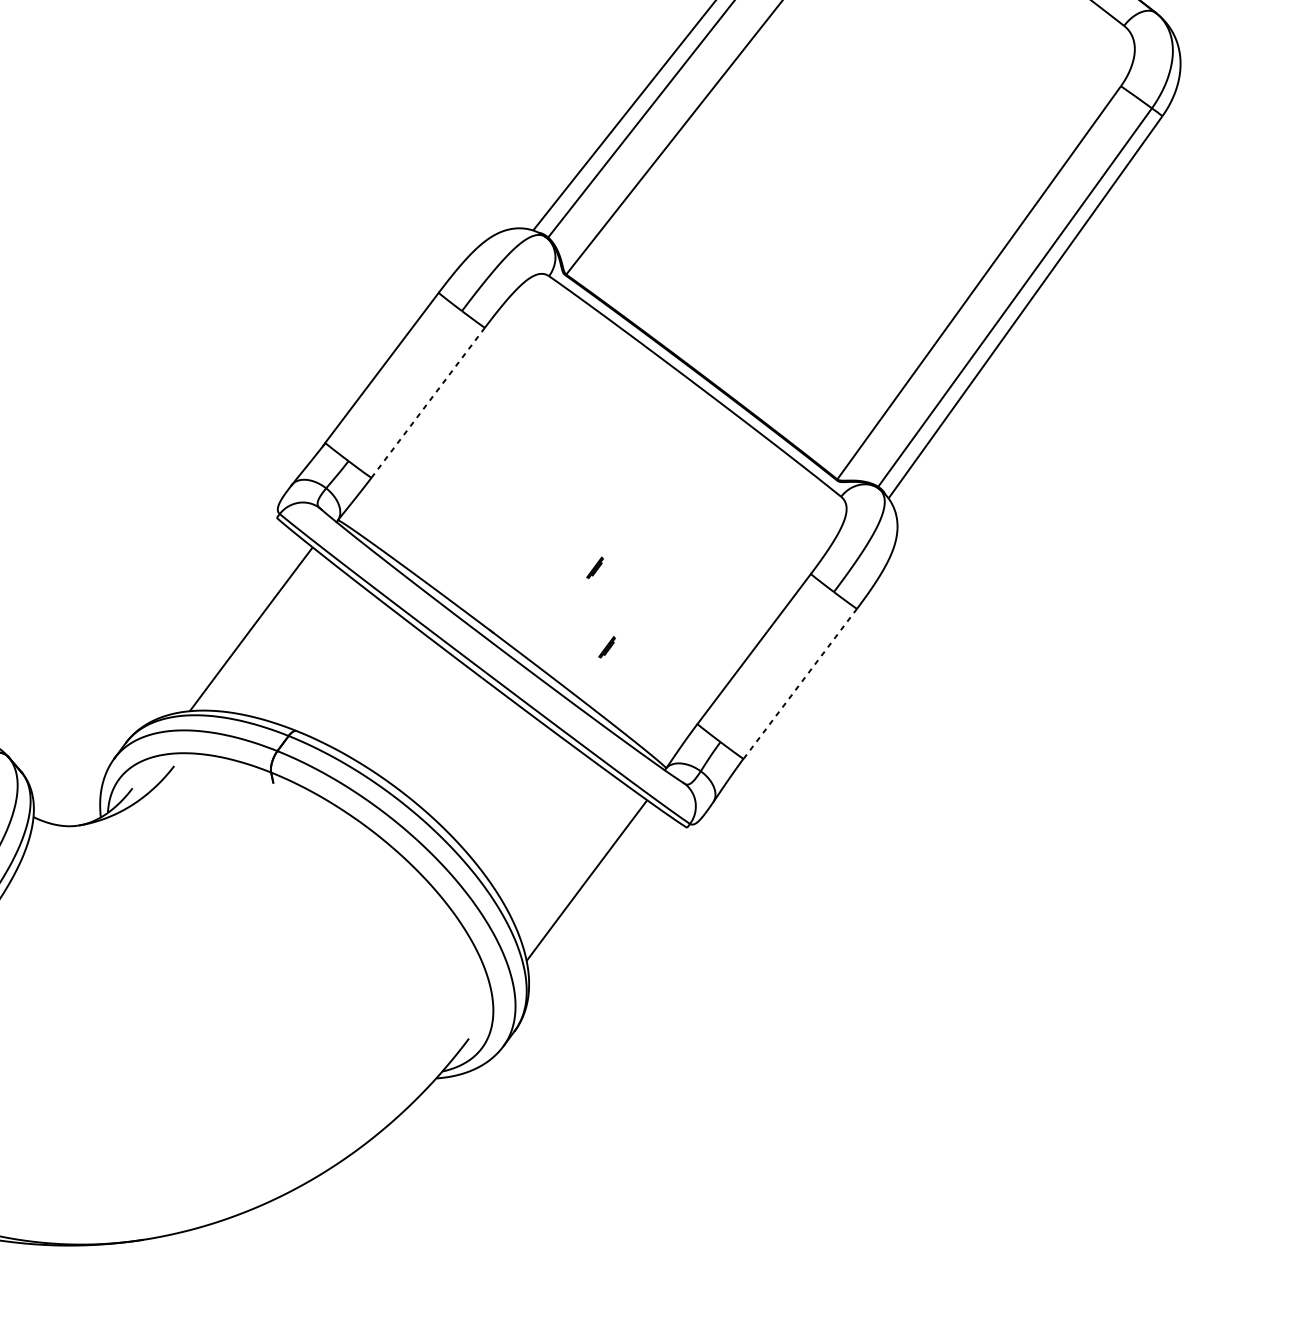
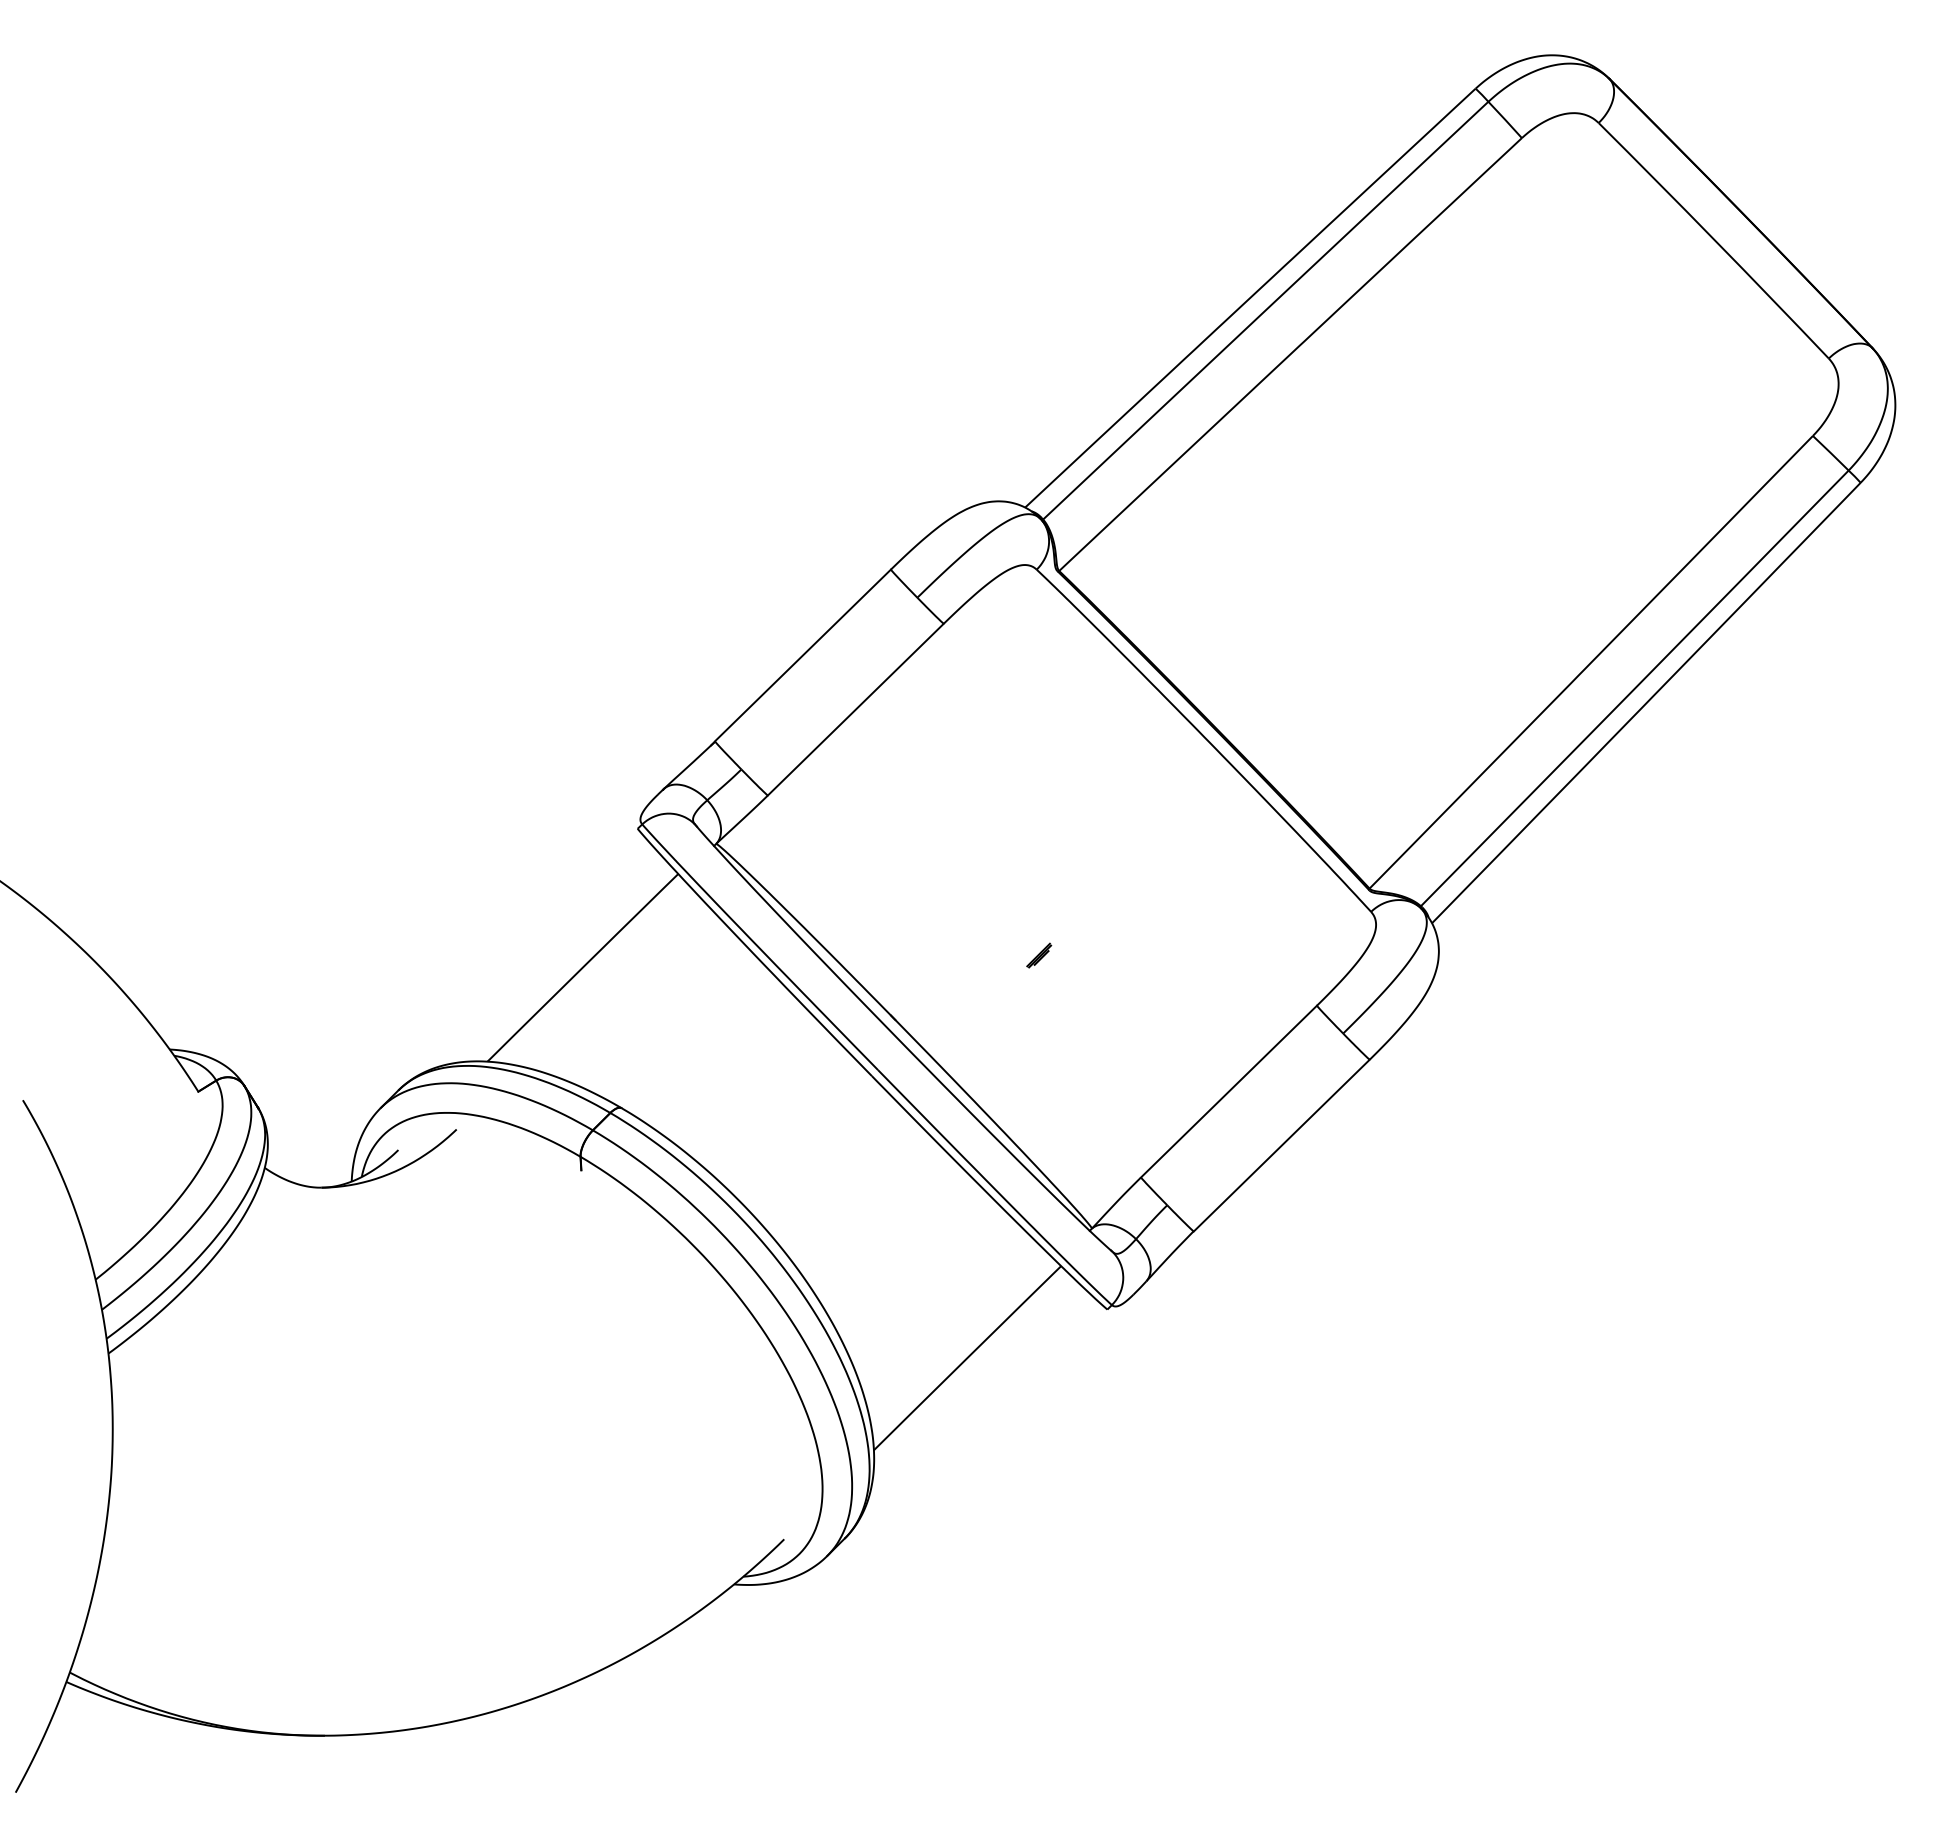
line: (427, 402) -> (855, 709), dashed -> solid
part: (607, 647) -> (1039, 1060), removed
line: (800, 683) -> (1281, 1145), dashed -> solid

